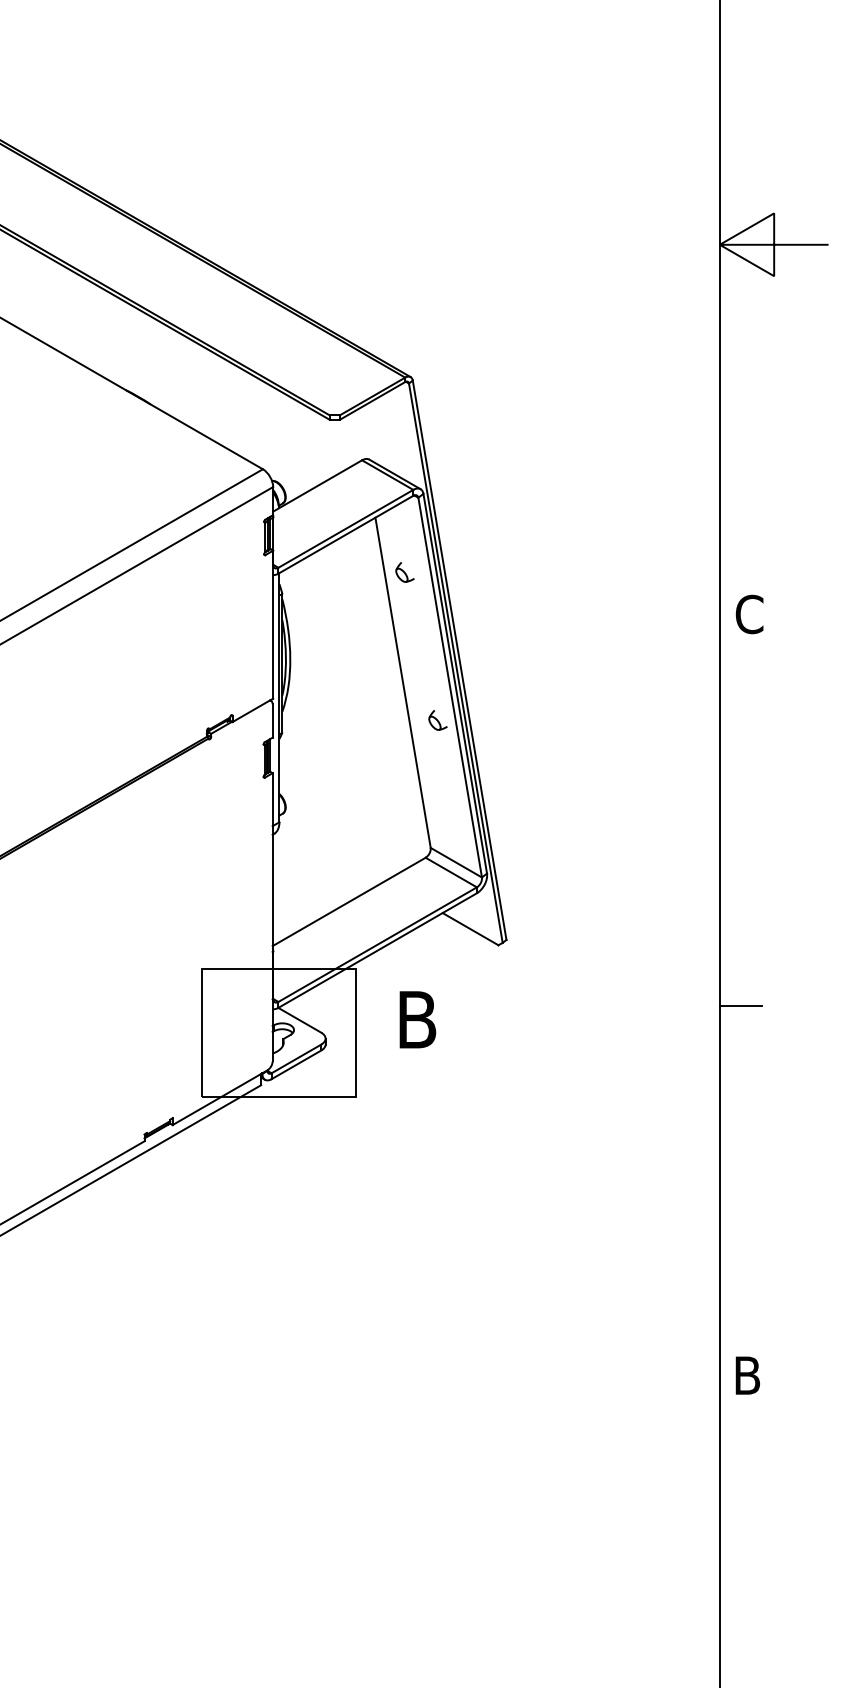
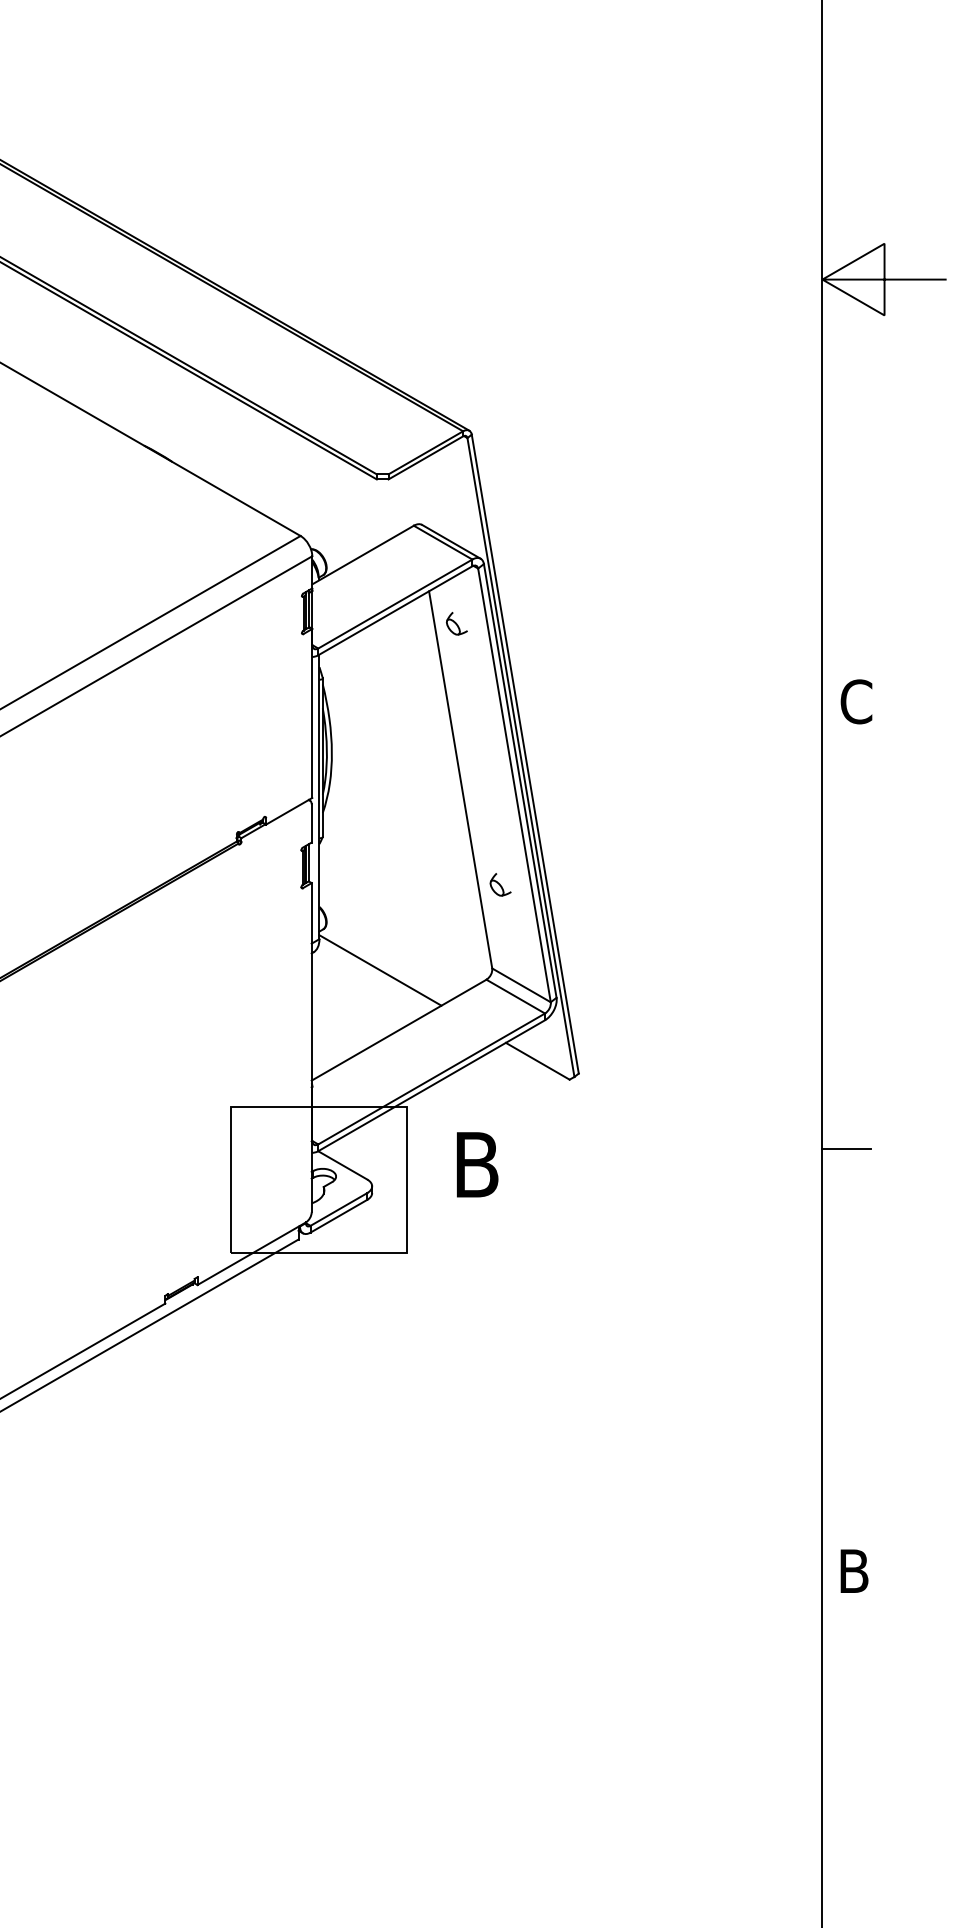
part: (404, 572) -> (456, 623), moved
part: (437, 720) -> (500, 884), moved
line: (332, 849) -> (380, 970), added

